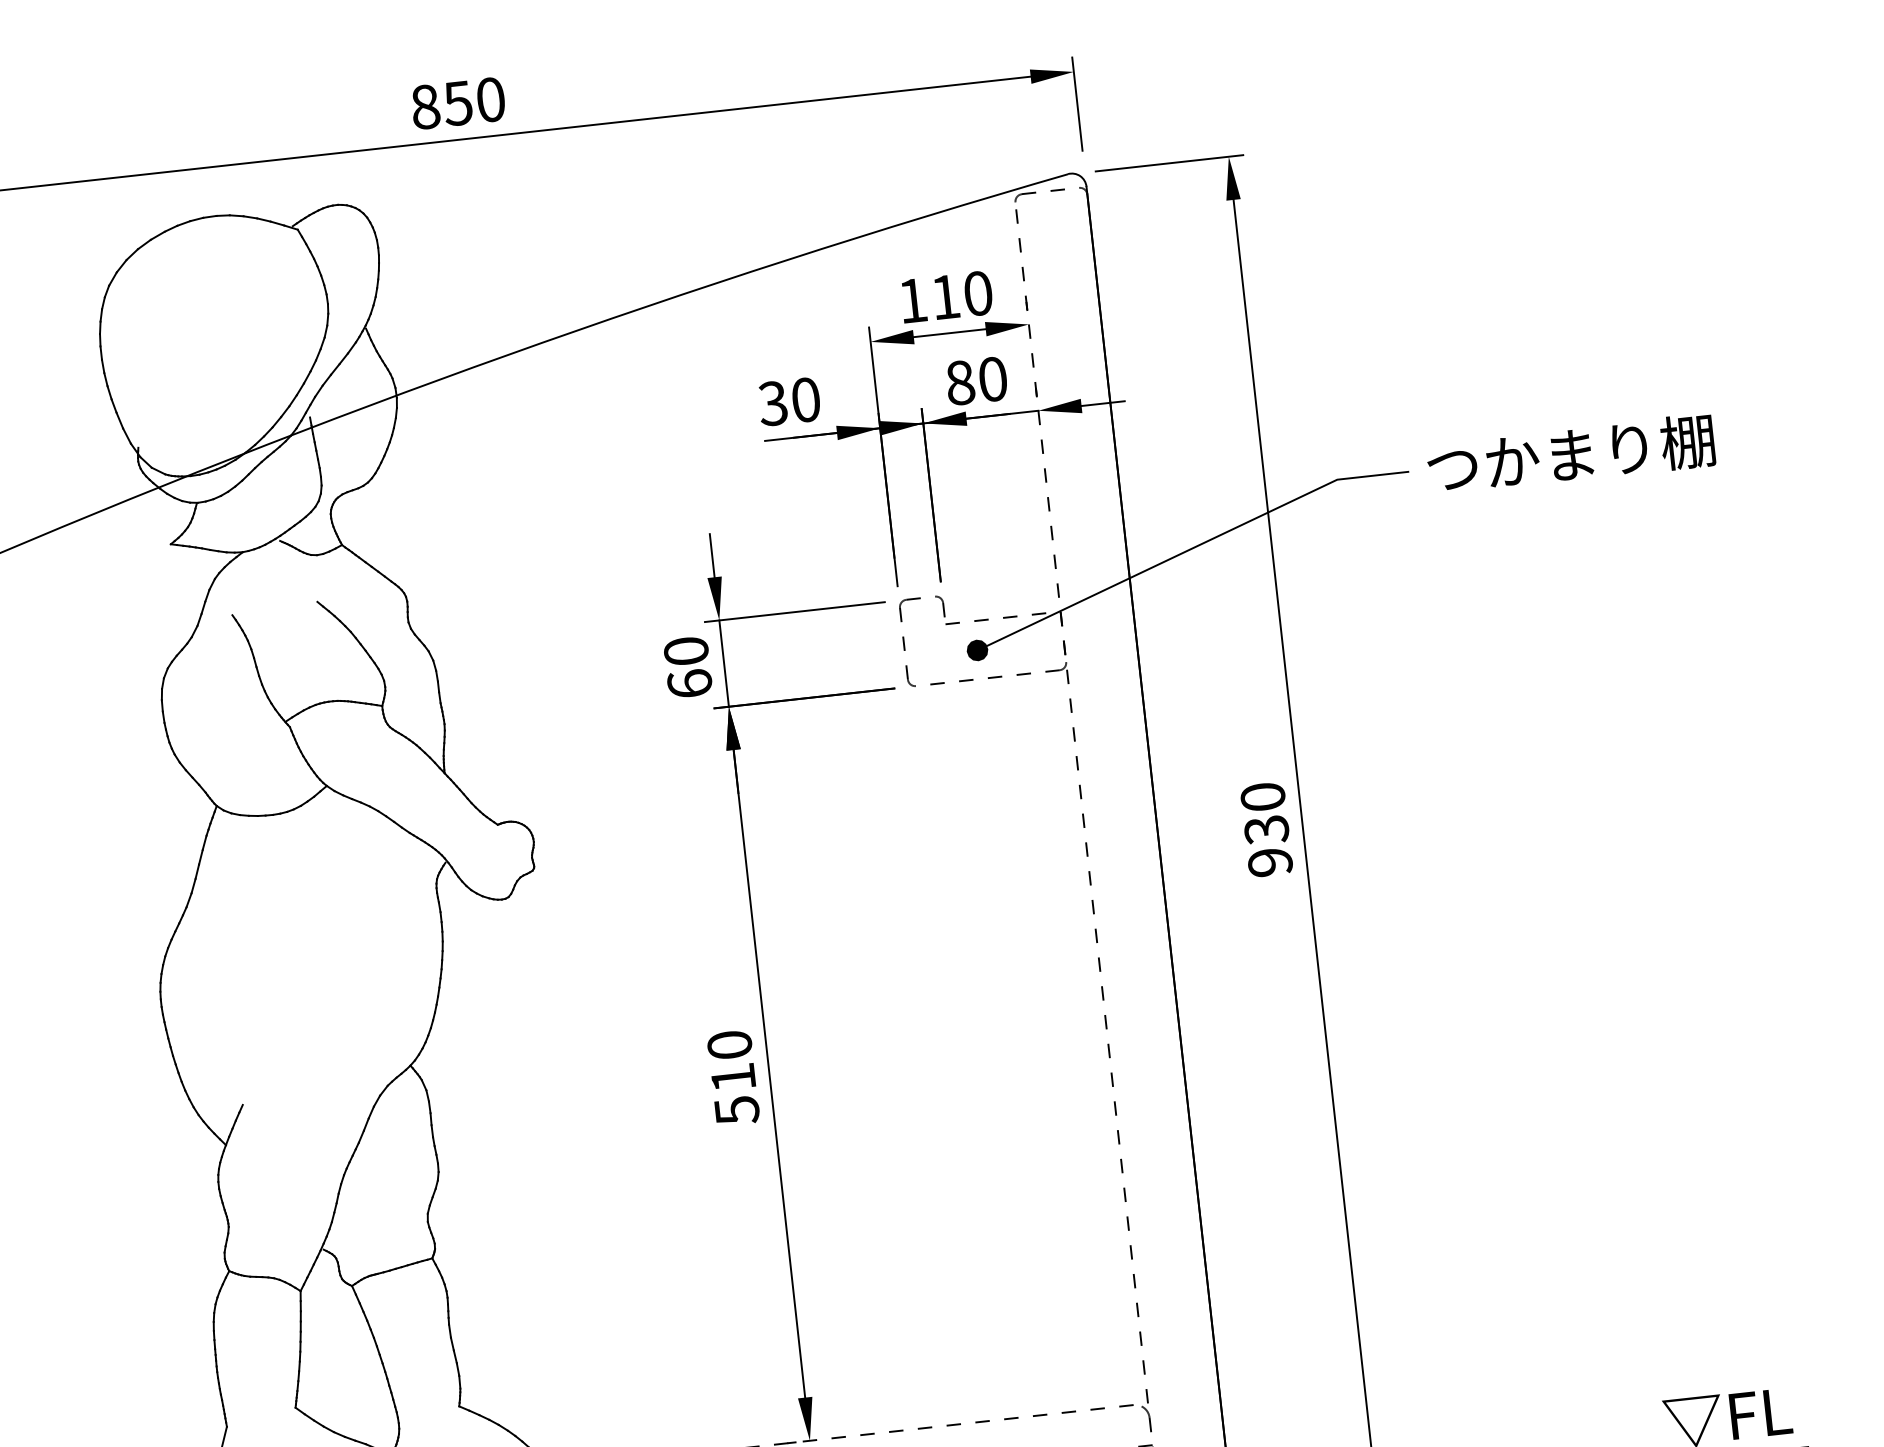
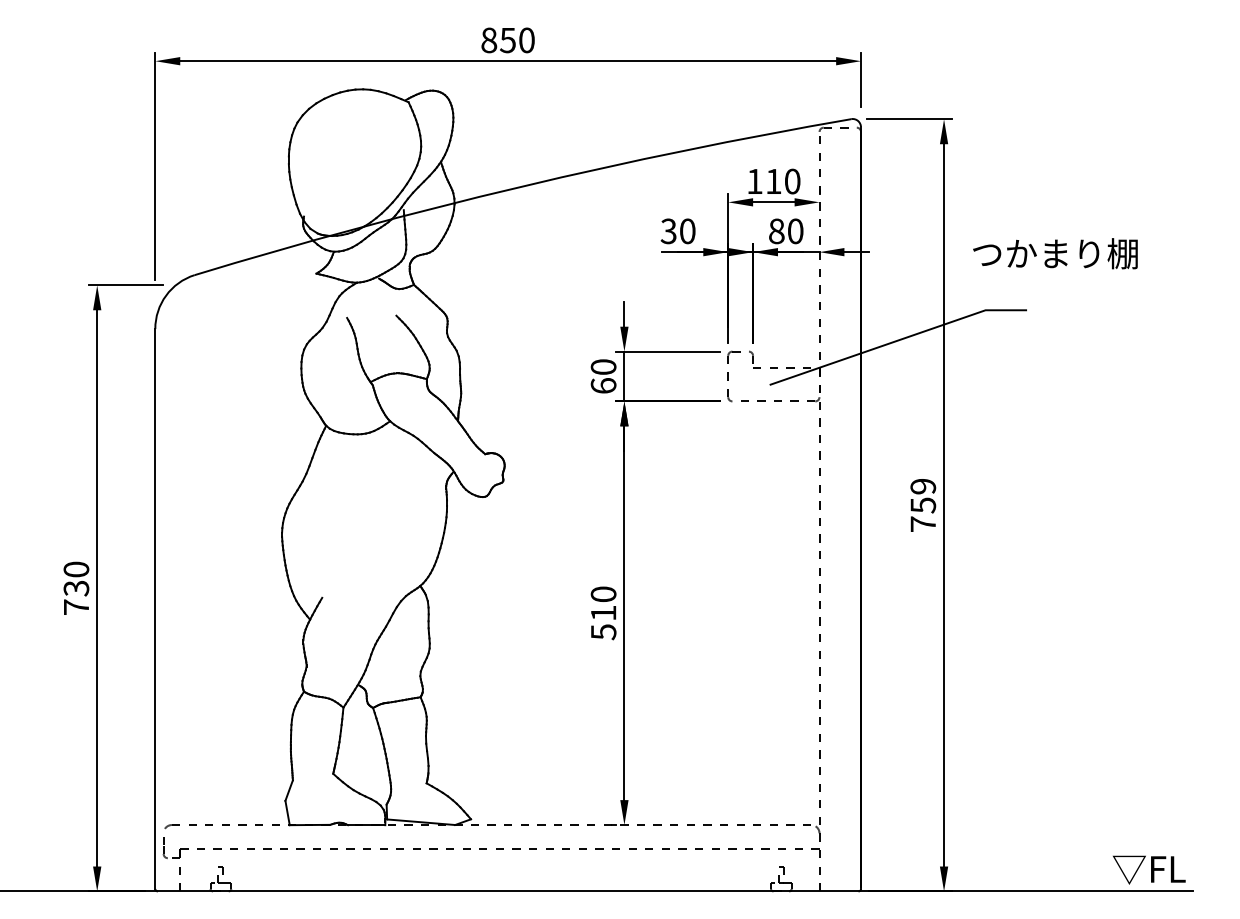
text: (1571, 454) -> (1055, 253), moved
fill: (977, 649) -> (769, 384), removed
text: (1267, 829) -> (923, 505), 930 -> 759

